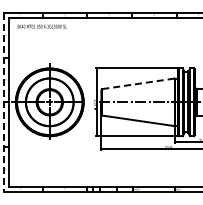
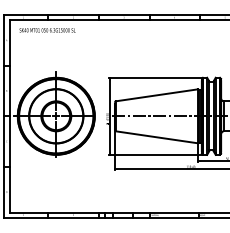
line: (137, 83) -> (155, 94), dashed -> solid
line: (4, 102) -> (4, 116), dashed -> solid

